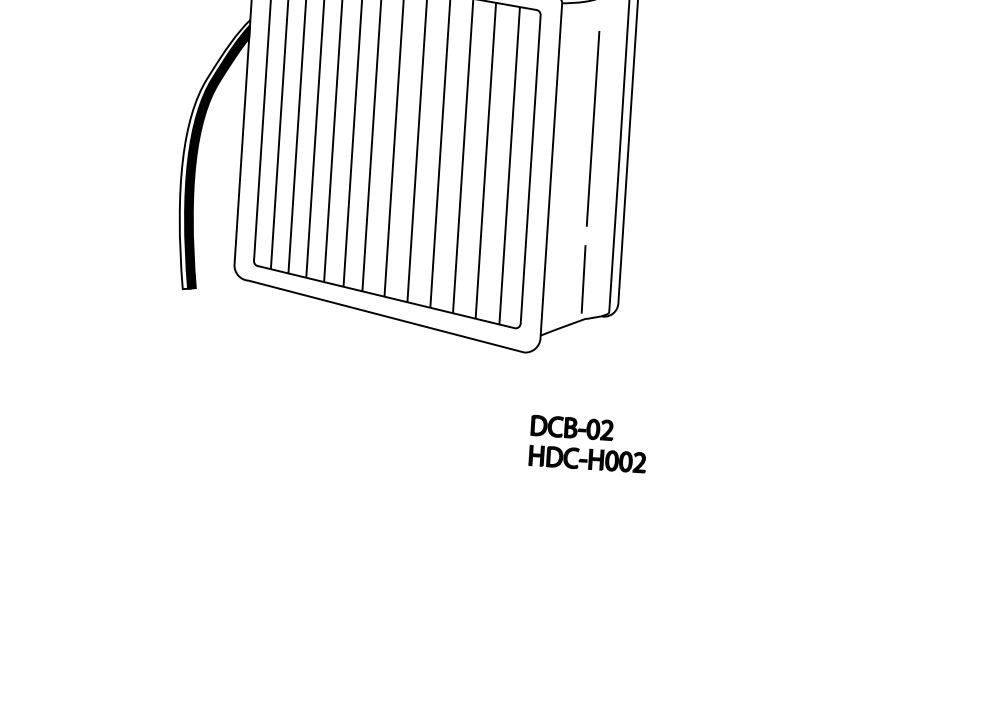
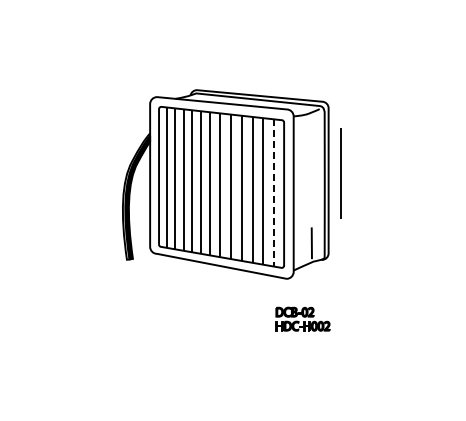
line: (592, 128) -> (340, 173), moved
line: (510, 164) -> (274, 192), solid -> dashed
part: (587, 442) -> (302, 318), moved

